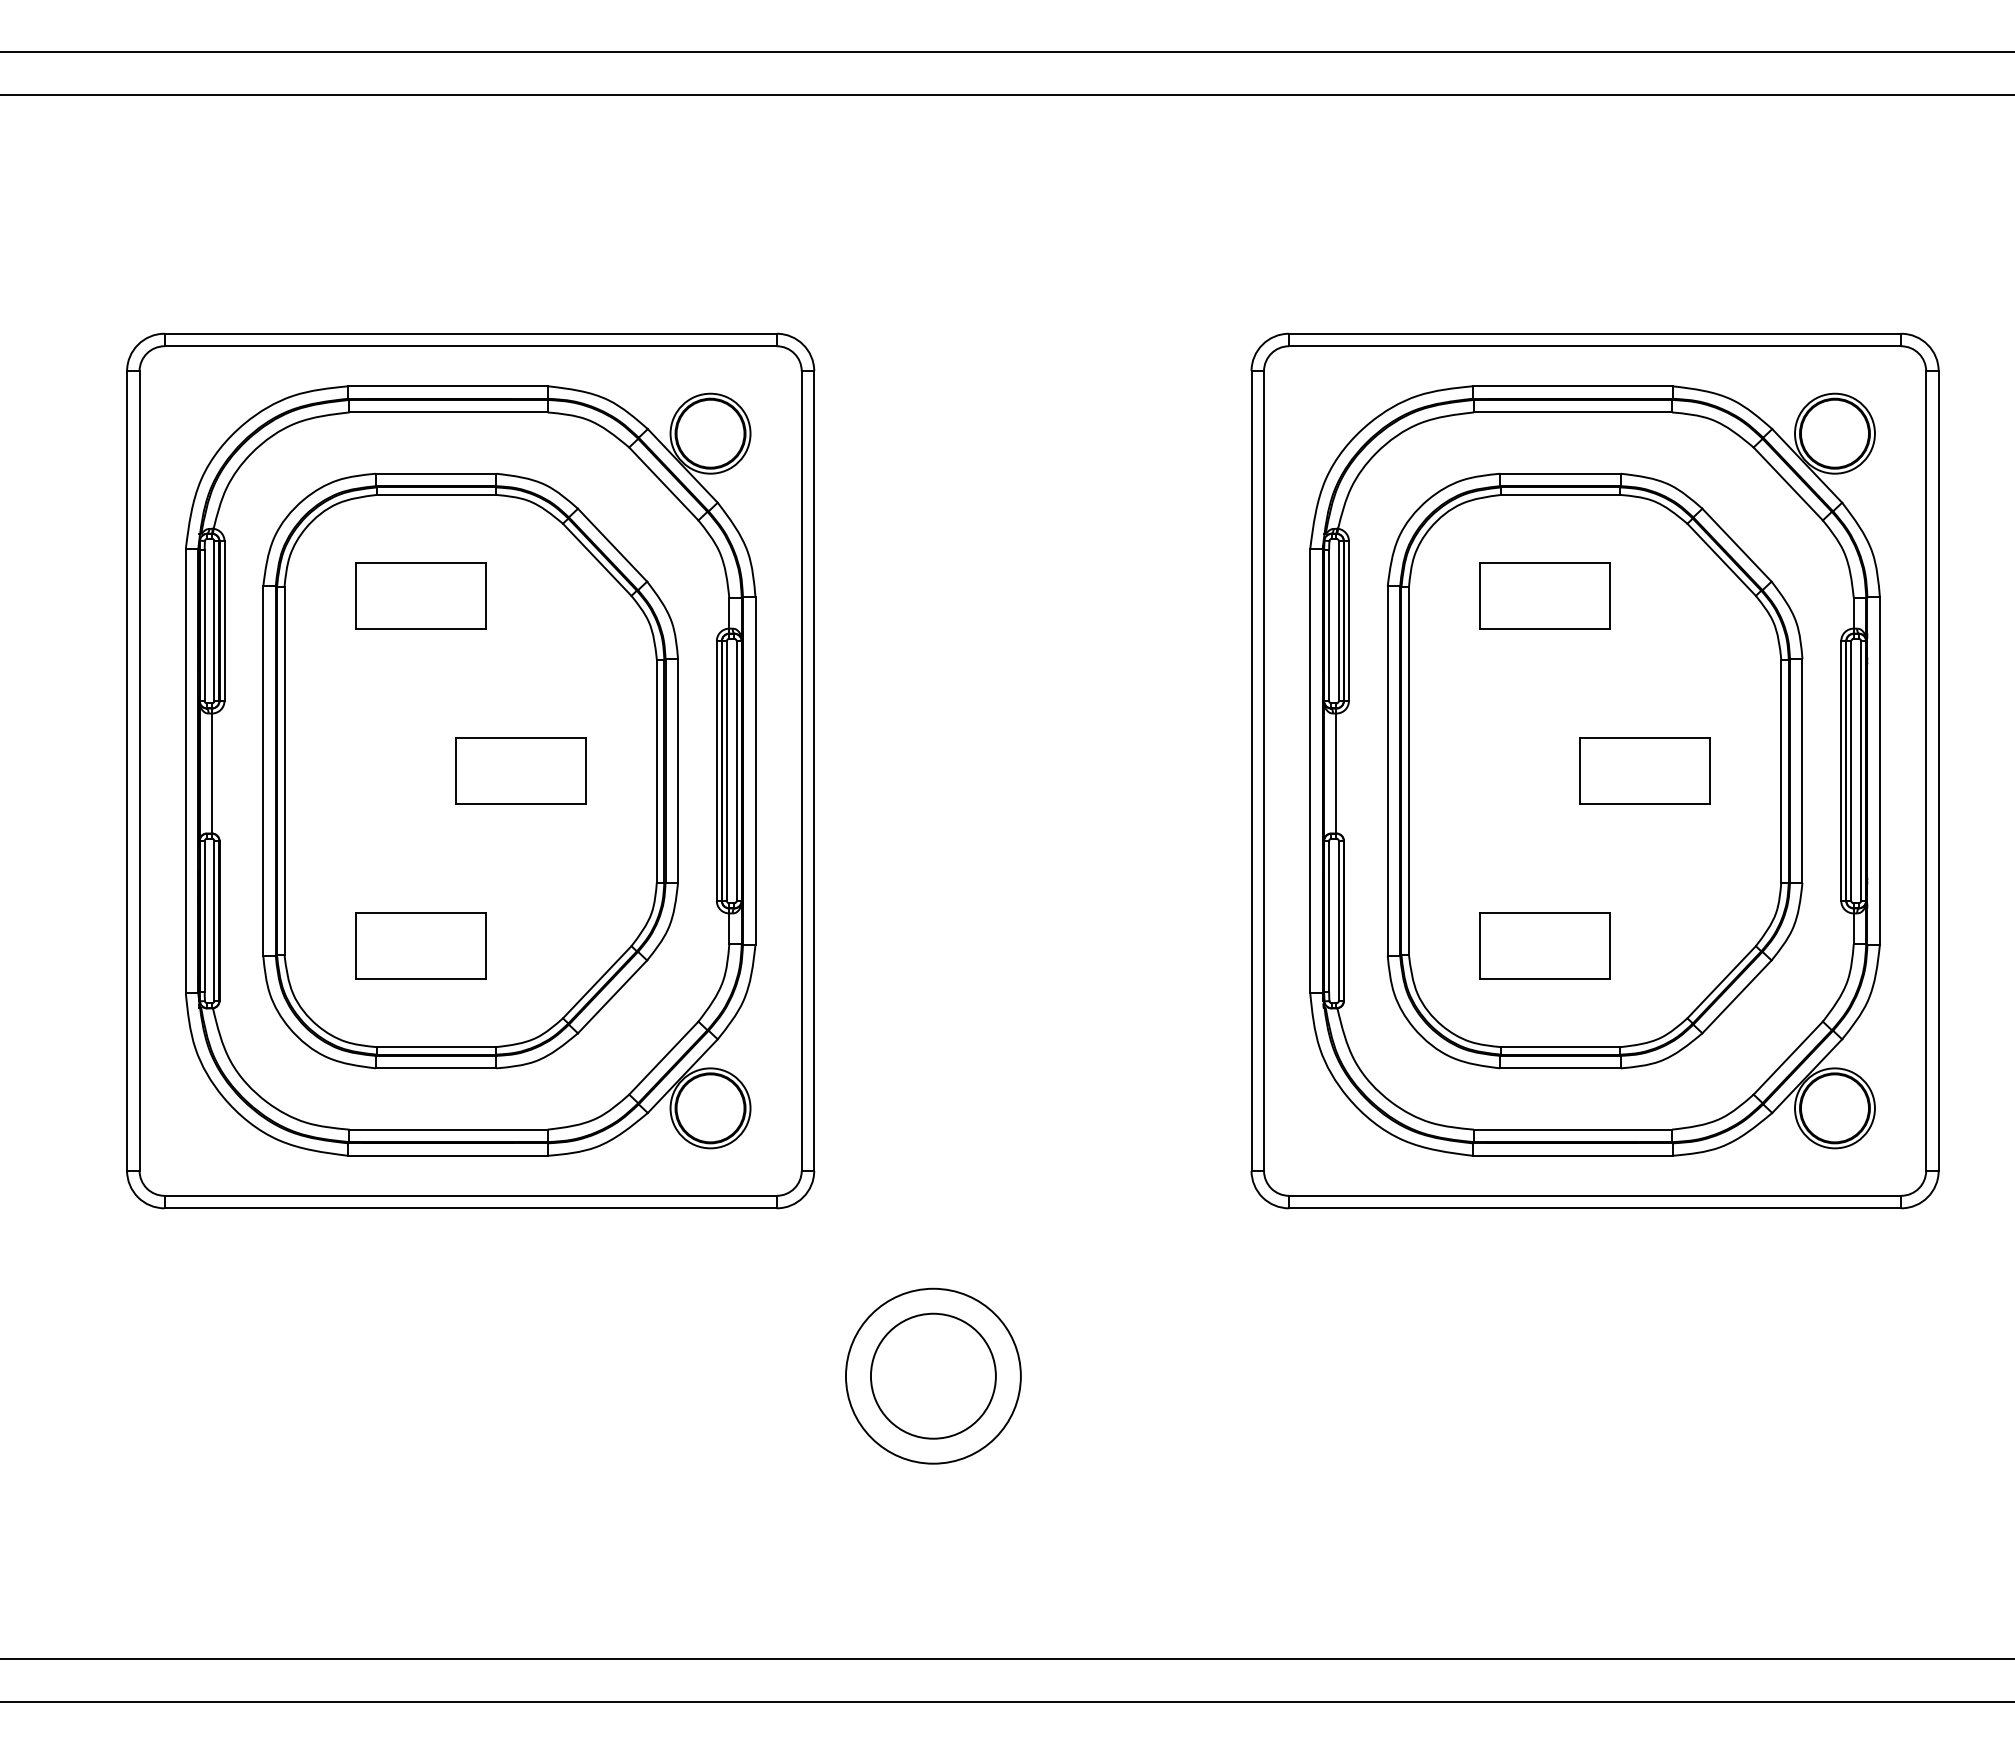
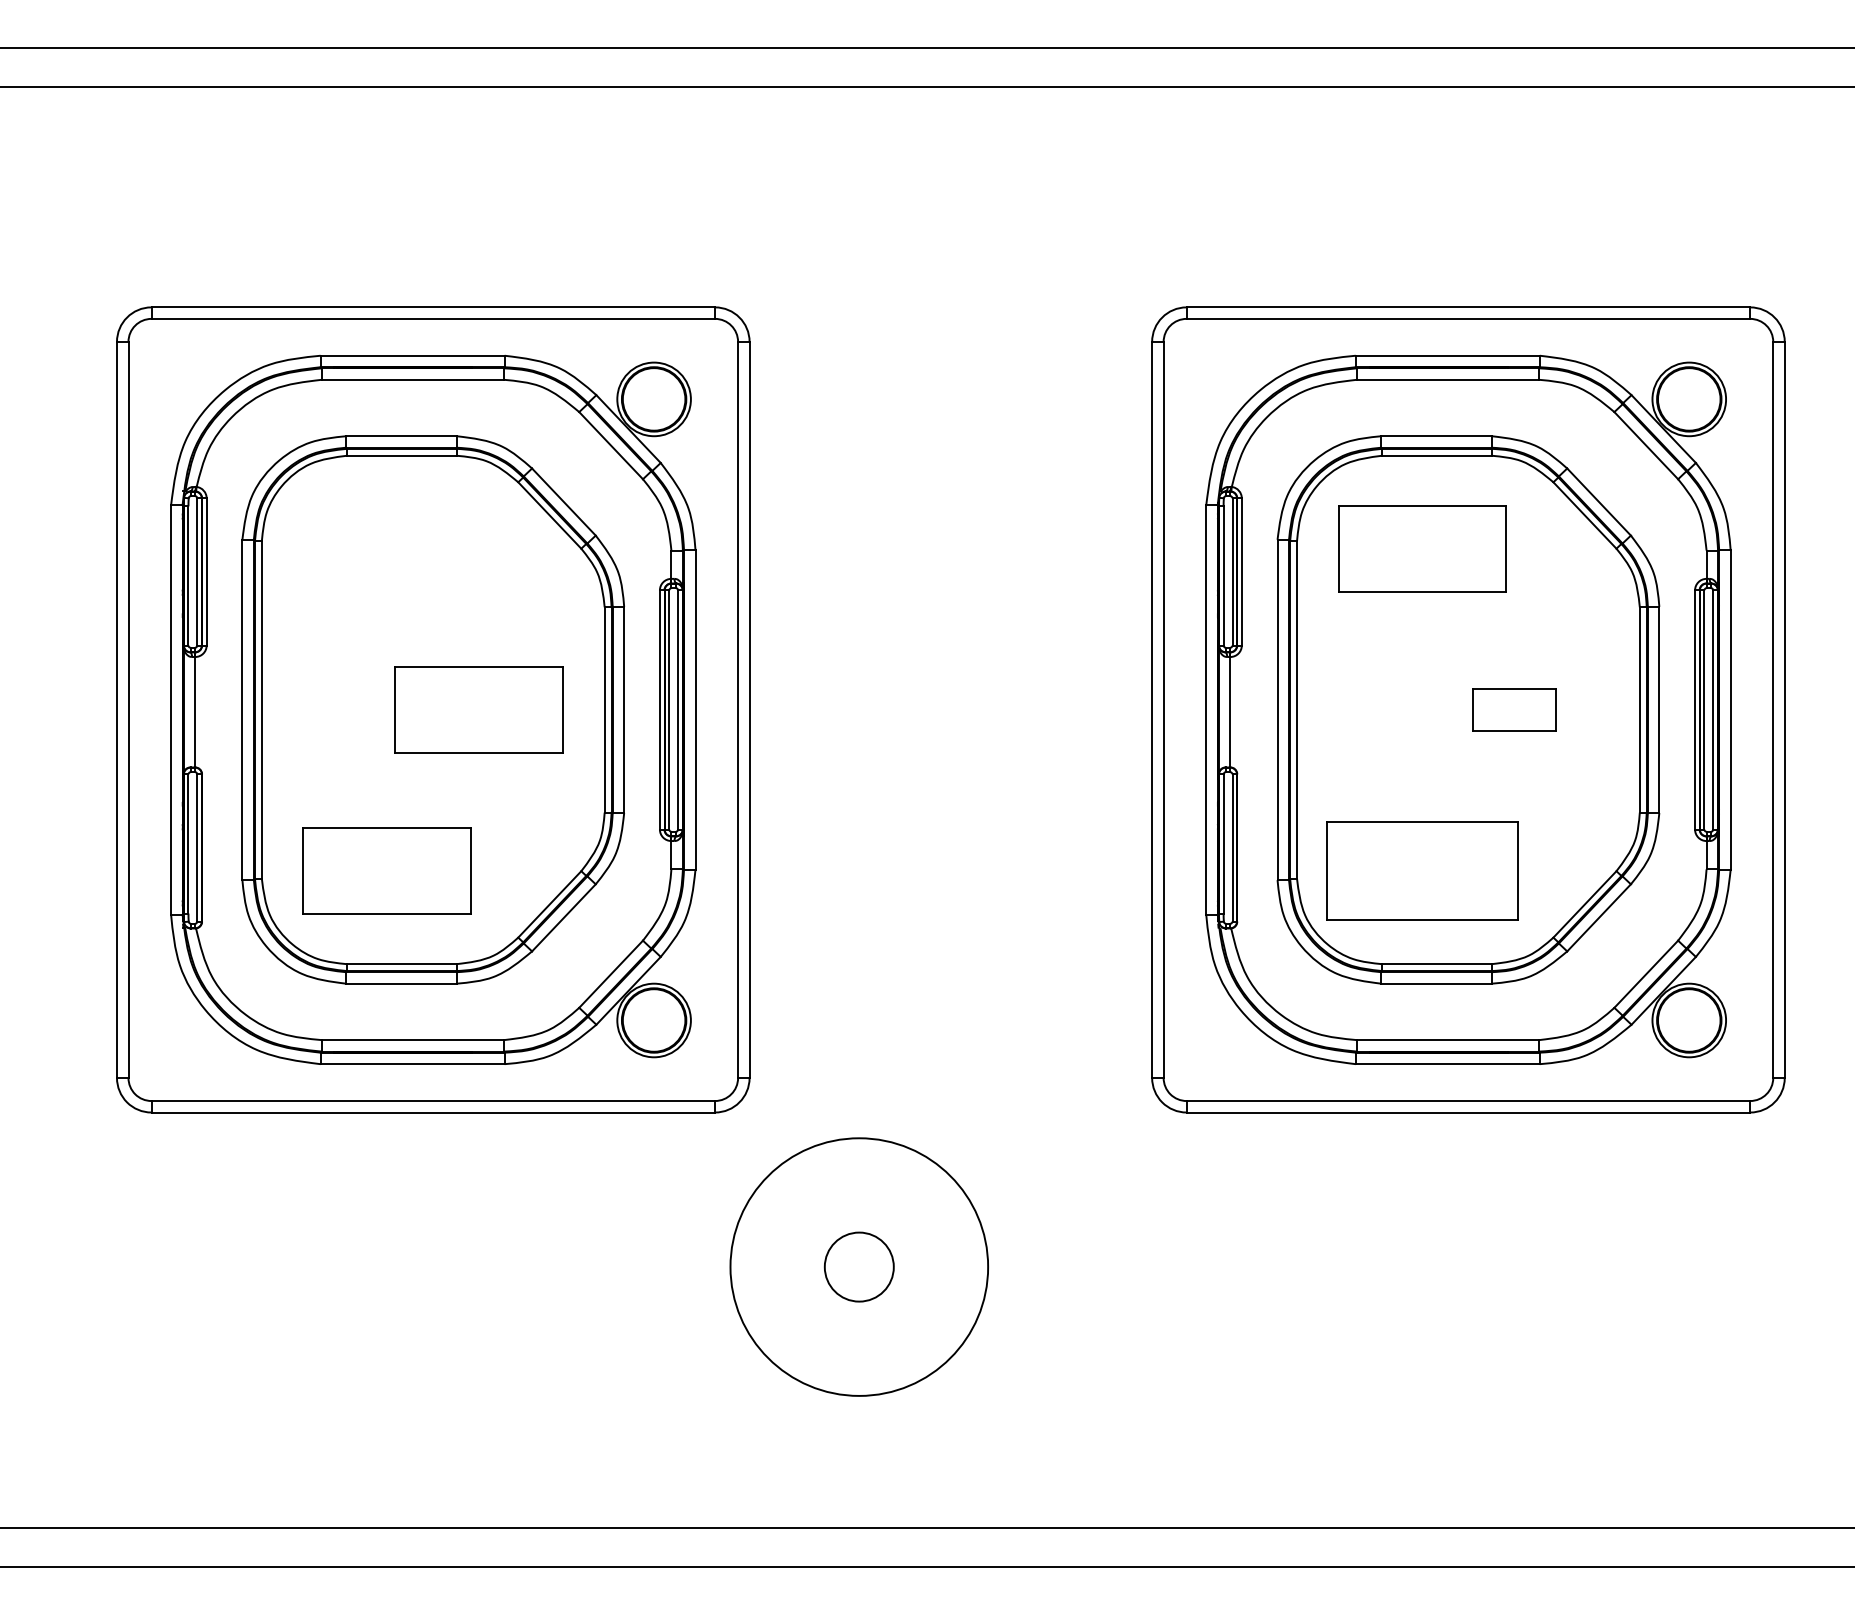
part: (420, 595) -> (387, 548), removed
part: (1544, 595) -> (1421, 548), size x1.4
part: (520, 770) -> (479, 709), size x1.4
part: (1644, 770) -> (1513, 709), size x0.7
part: (420, 945) -> (387, 870), size x1.4
part: (1544, 945) -> (1421, 870), size x1.6
circle: (932, 1375) -> (858, 1266), size x0.6
circle: (932, 1375) -> (858, 1266), size x1.6

